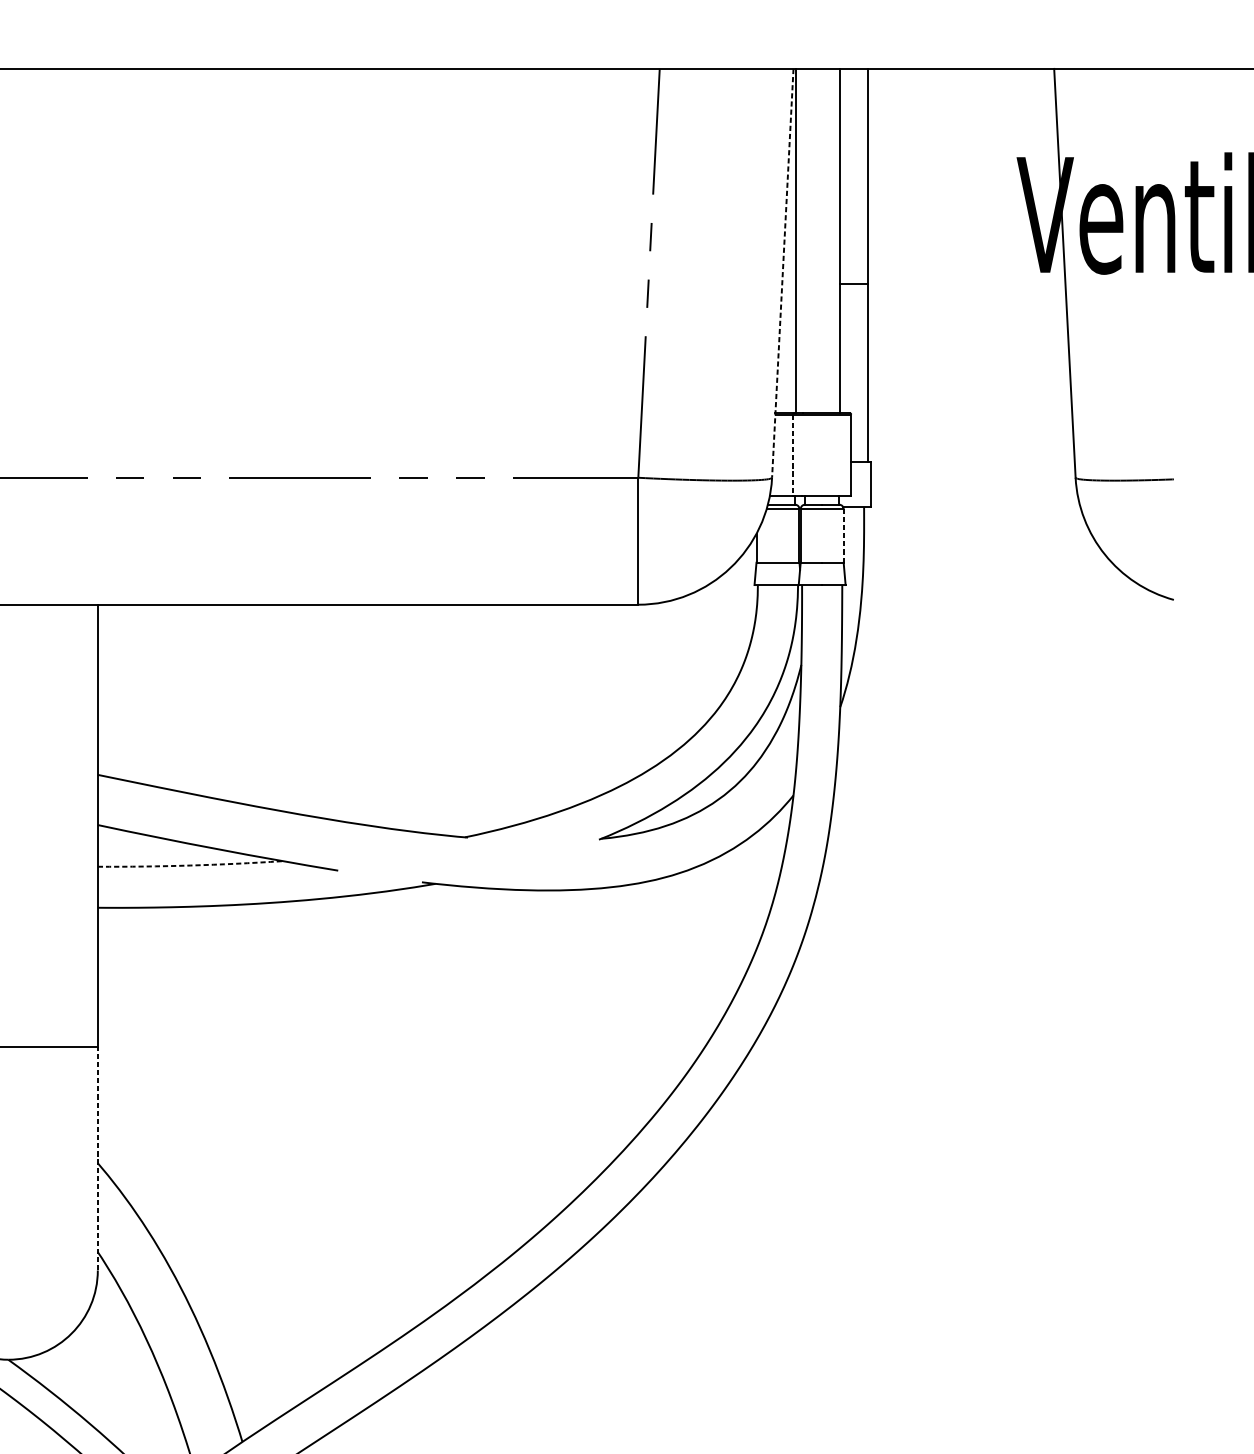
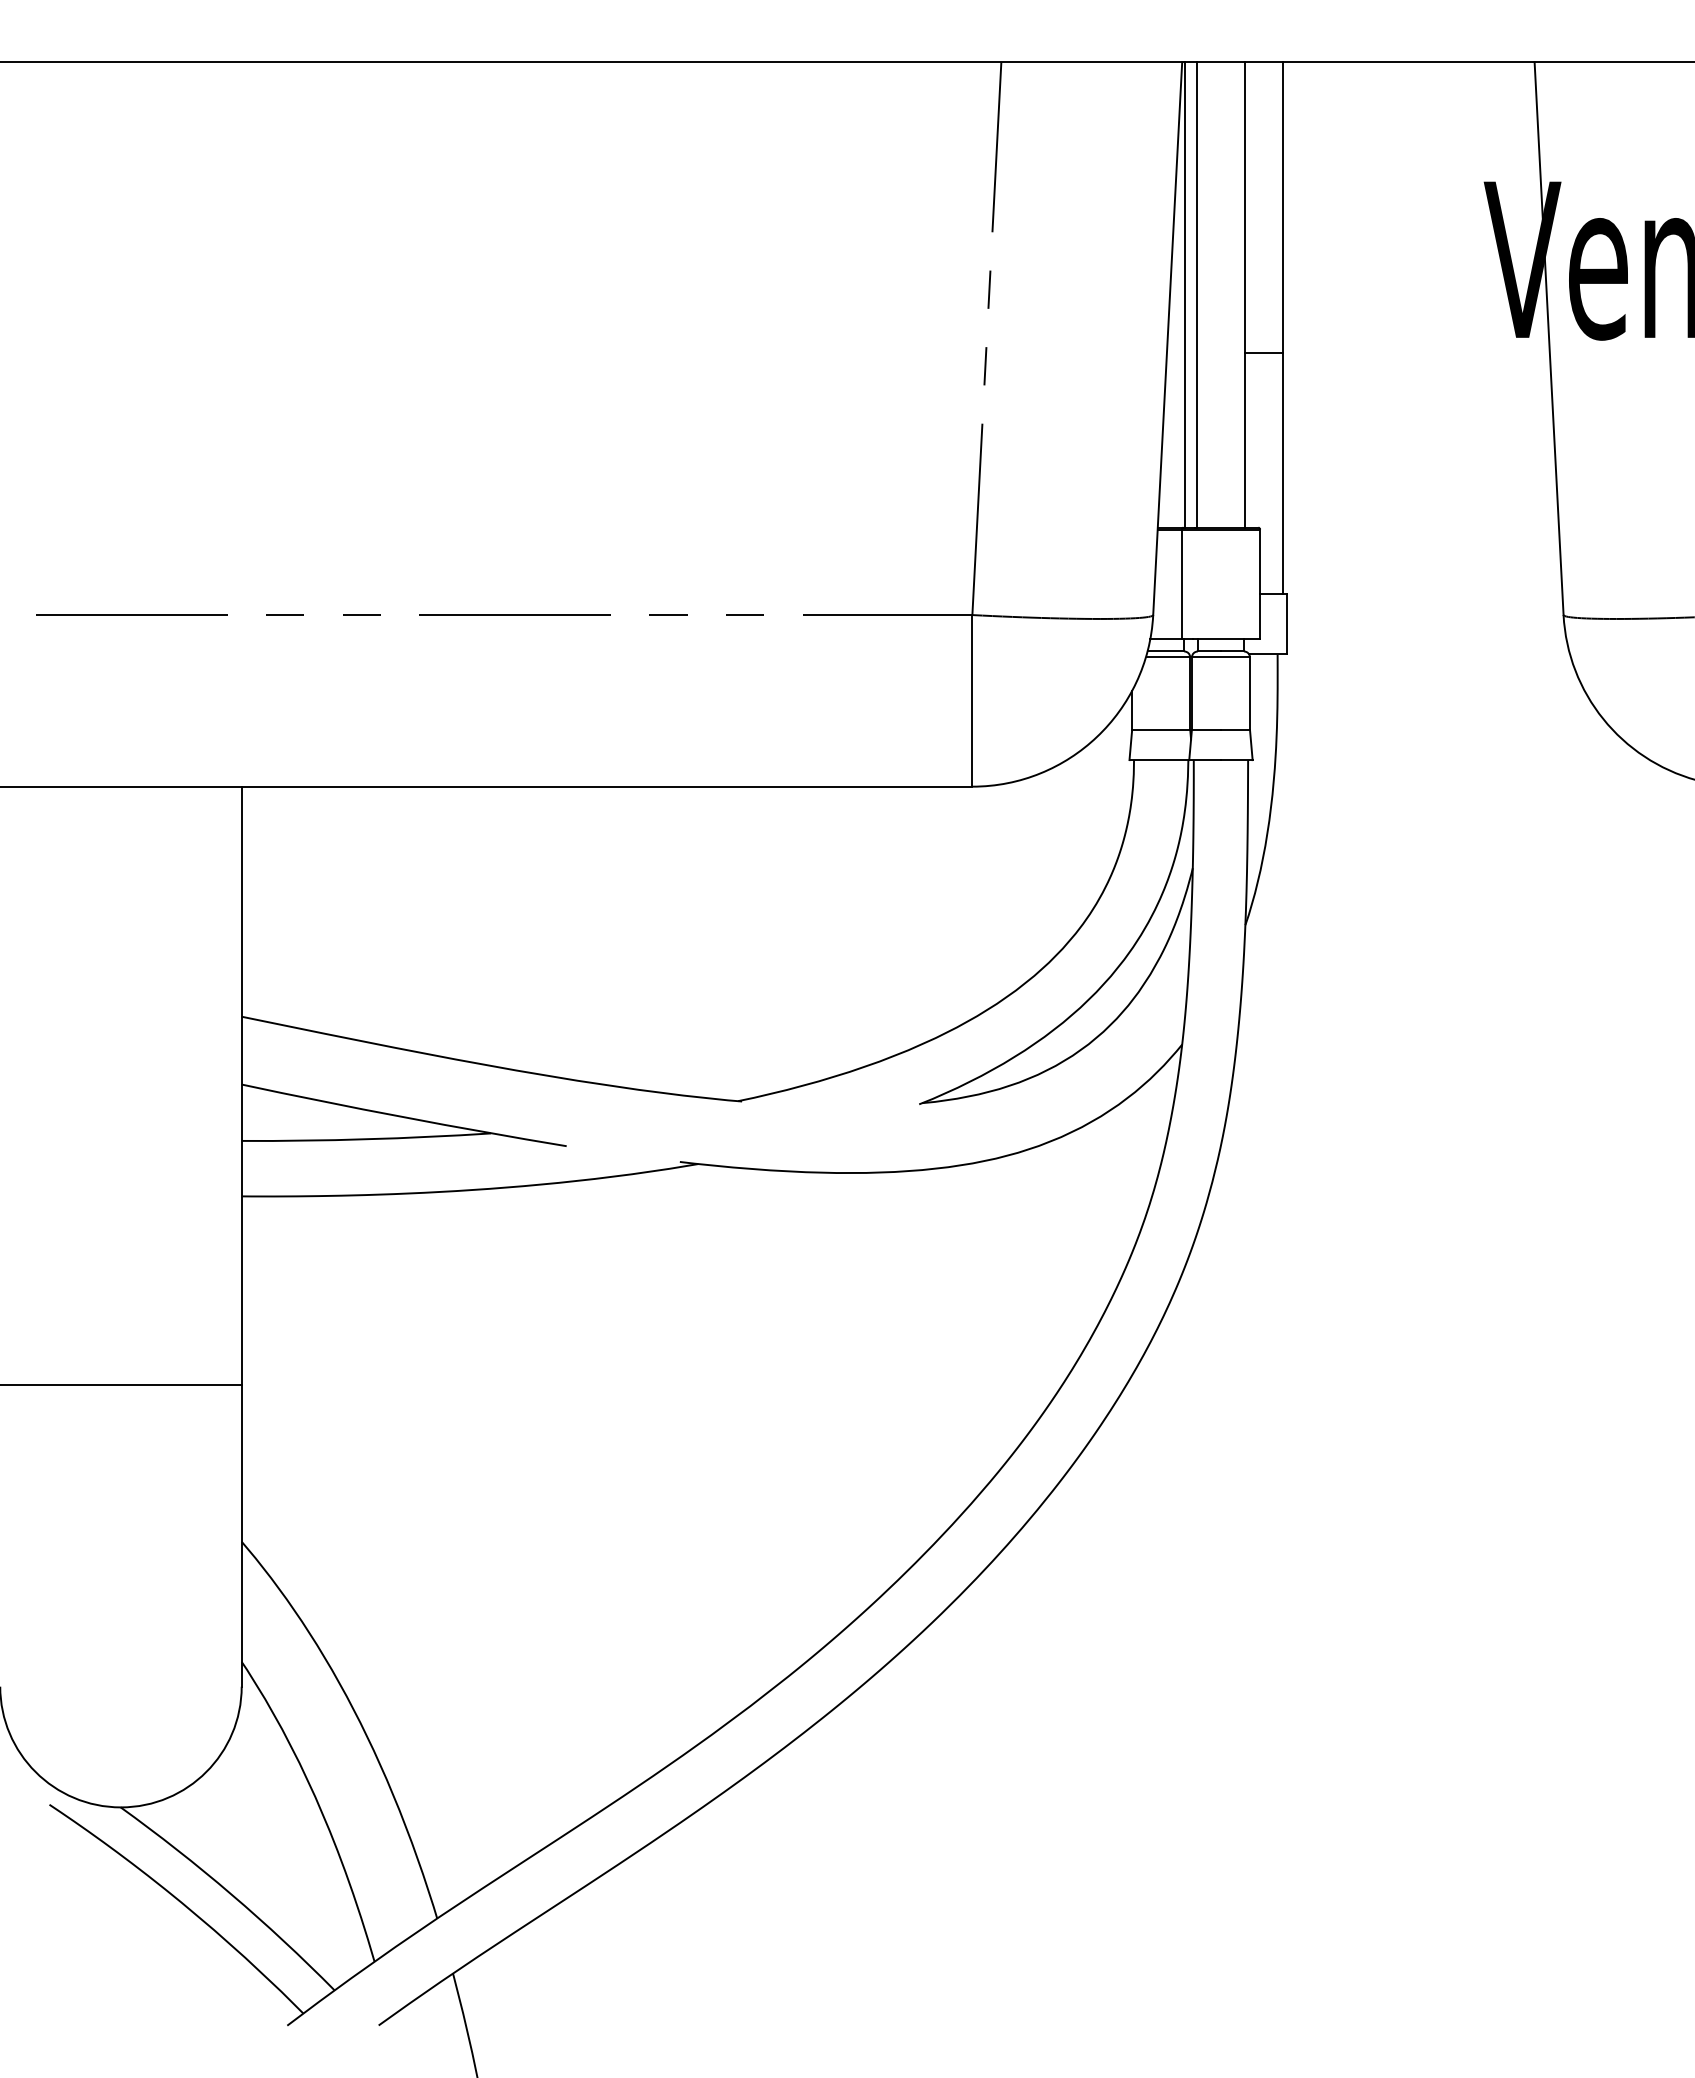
line: (804, 240) -> (1197, 294), added
line: (782, 273) -> (1167, 338), dashed -> solid
line: (793, 455) -> (1181, 584), dashed -> solid
line: (844, 535) -> (1250, 693), dashed -> solid
arc: (190, 865) -> (366, 1139), dashed -> solid
line: (97, 1158) -> (241, 1535), dashed -> solid

